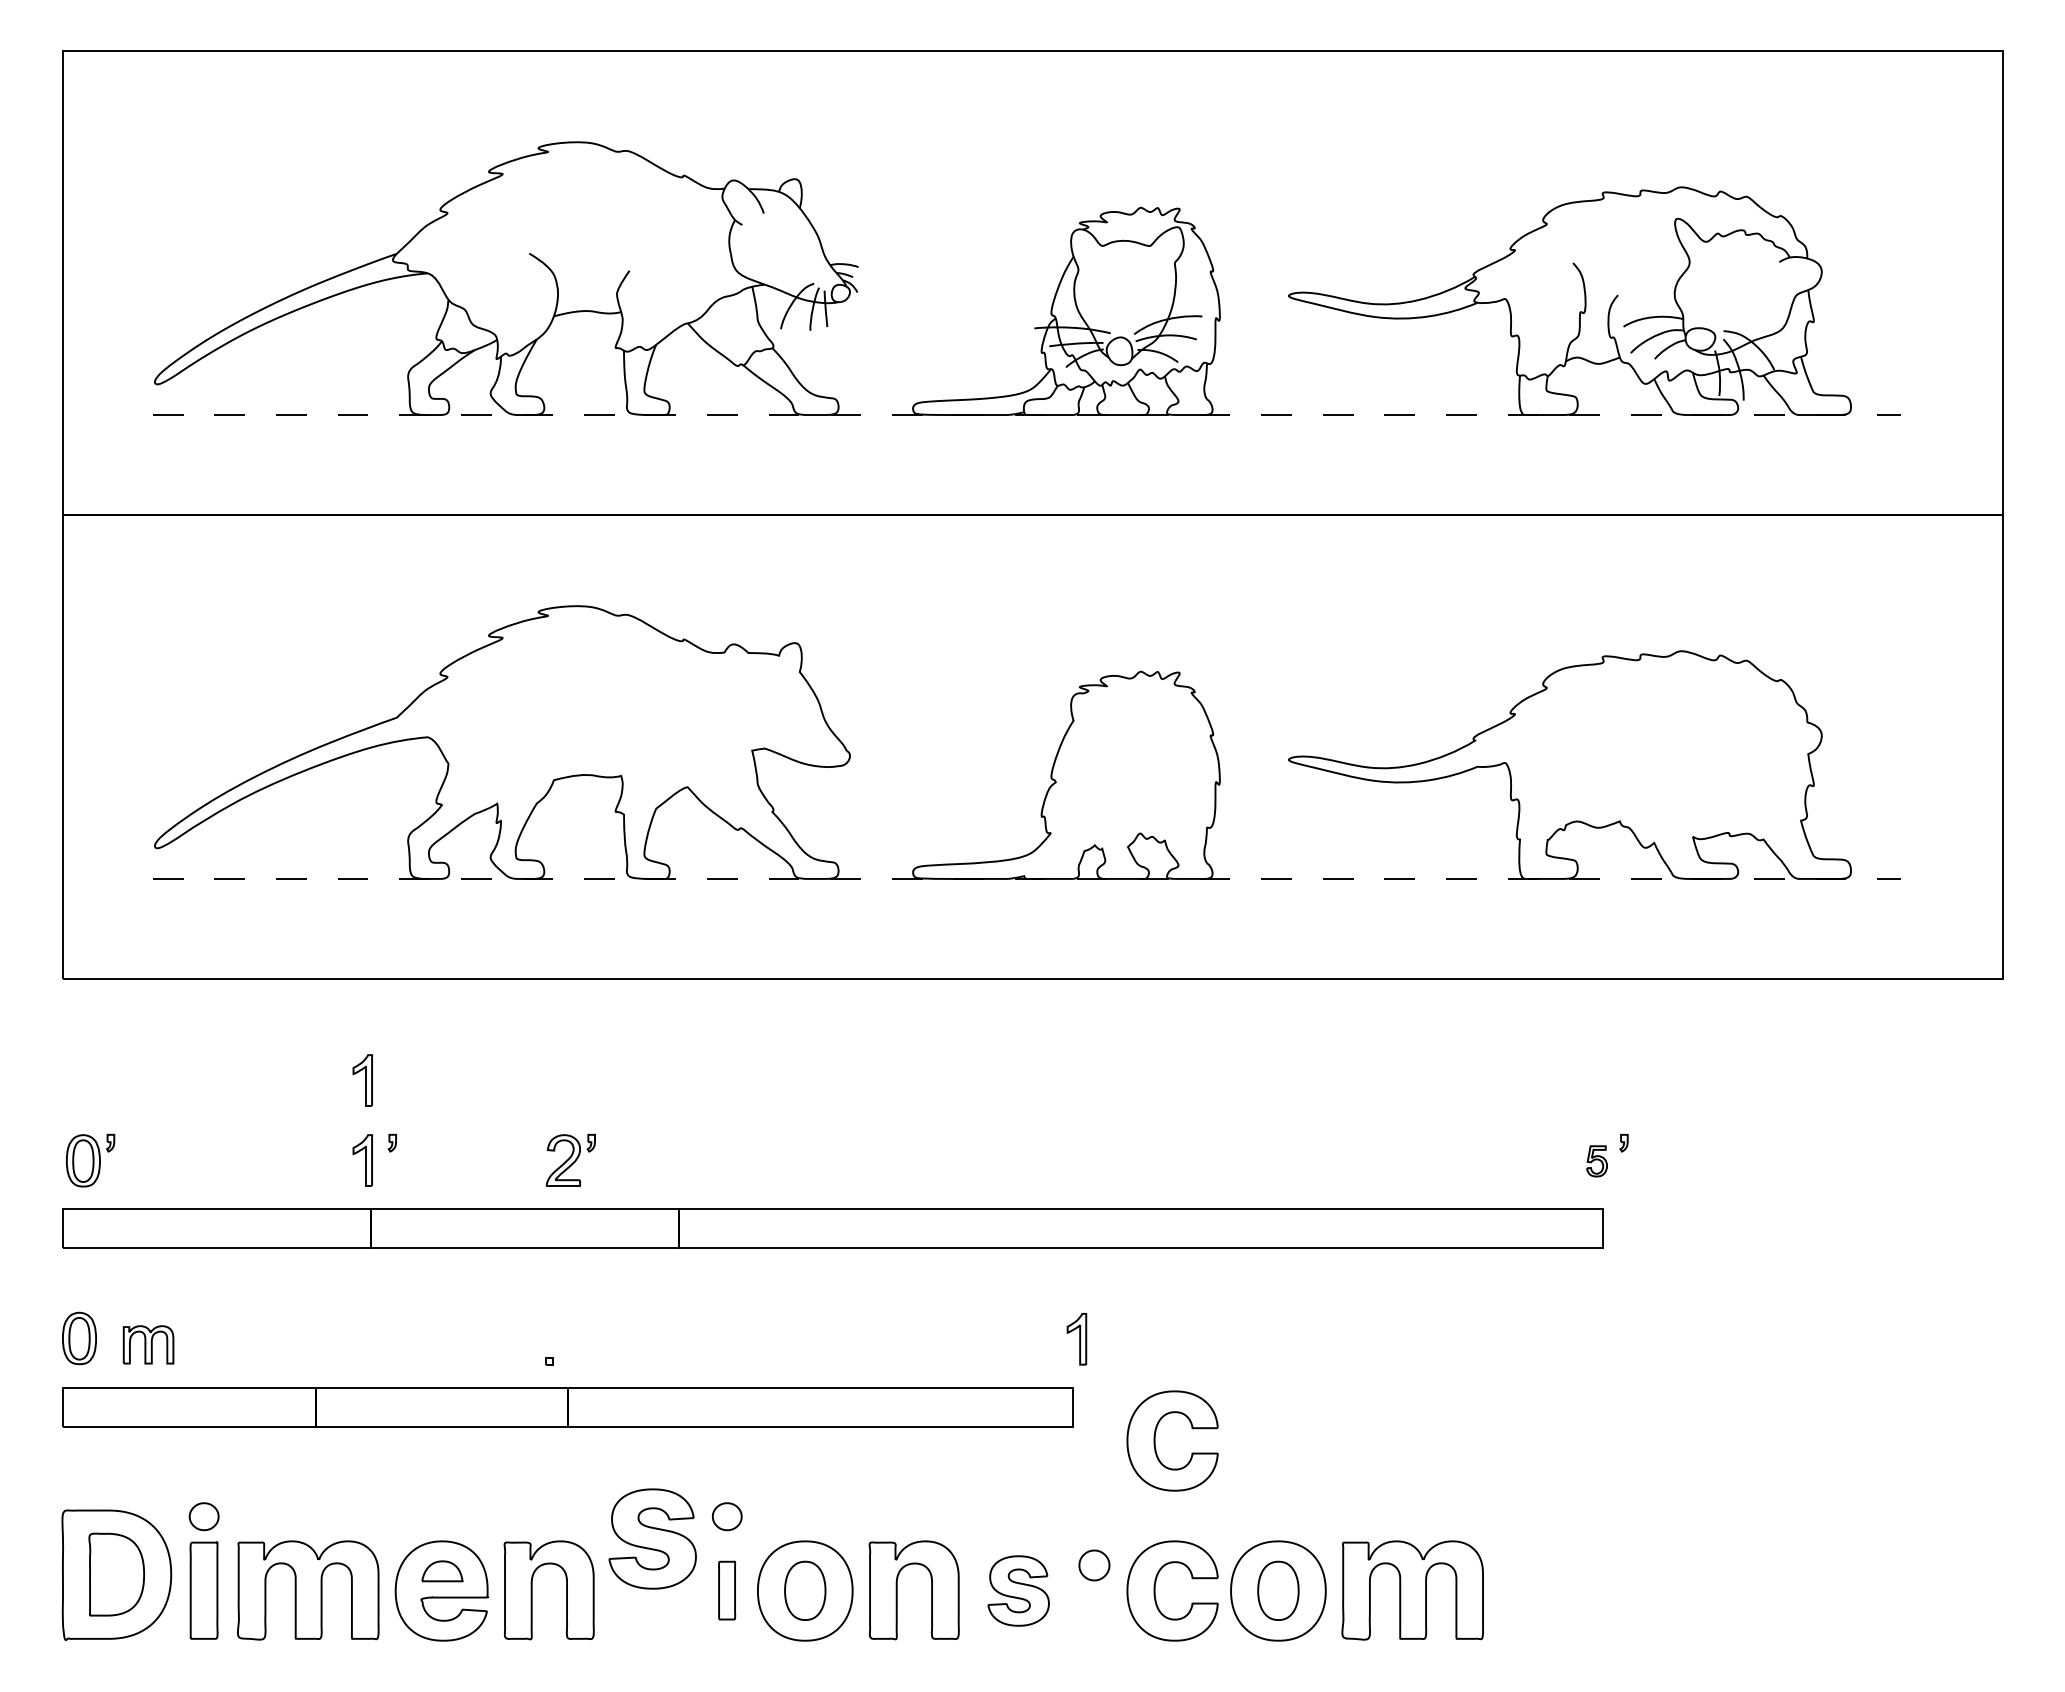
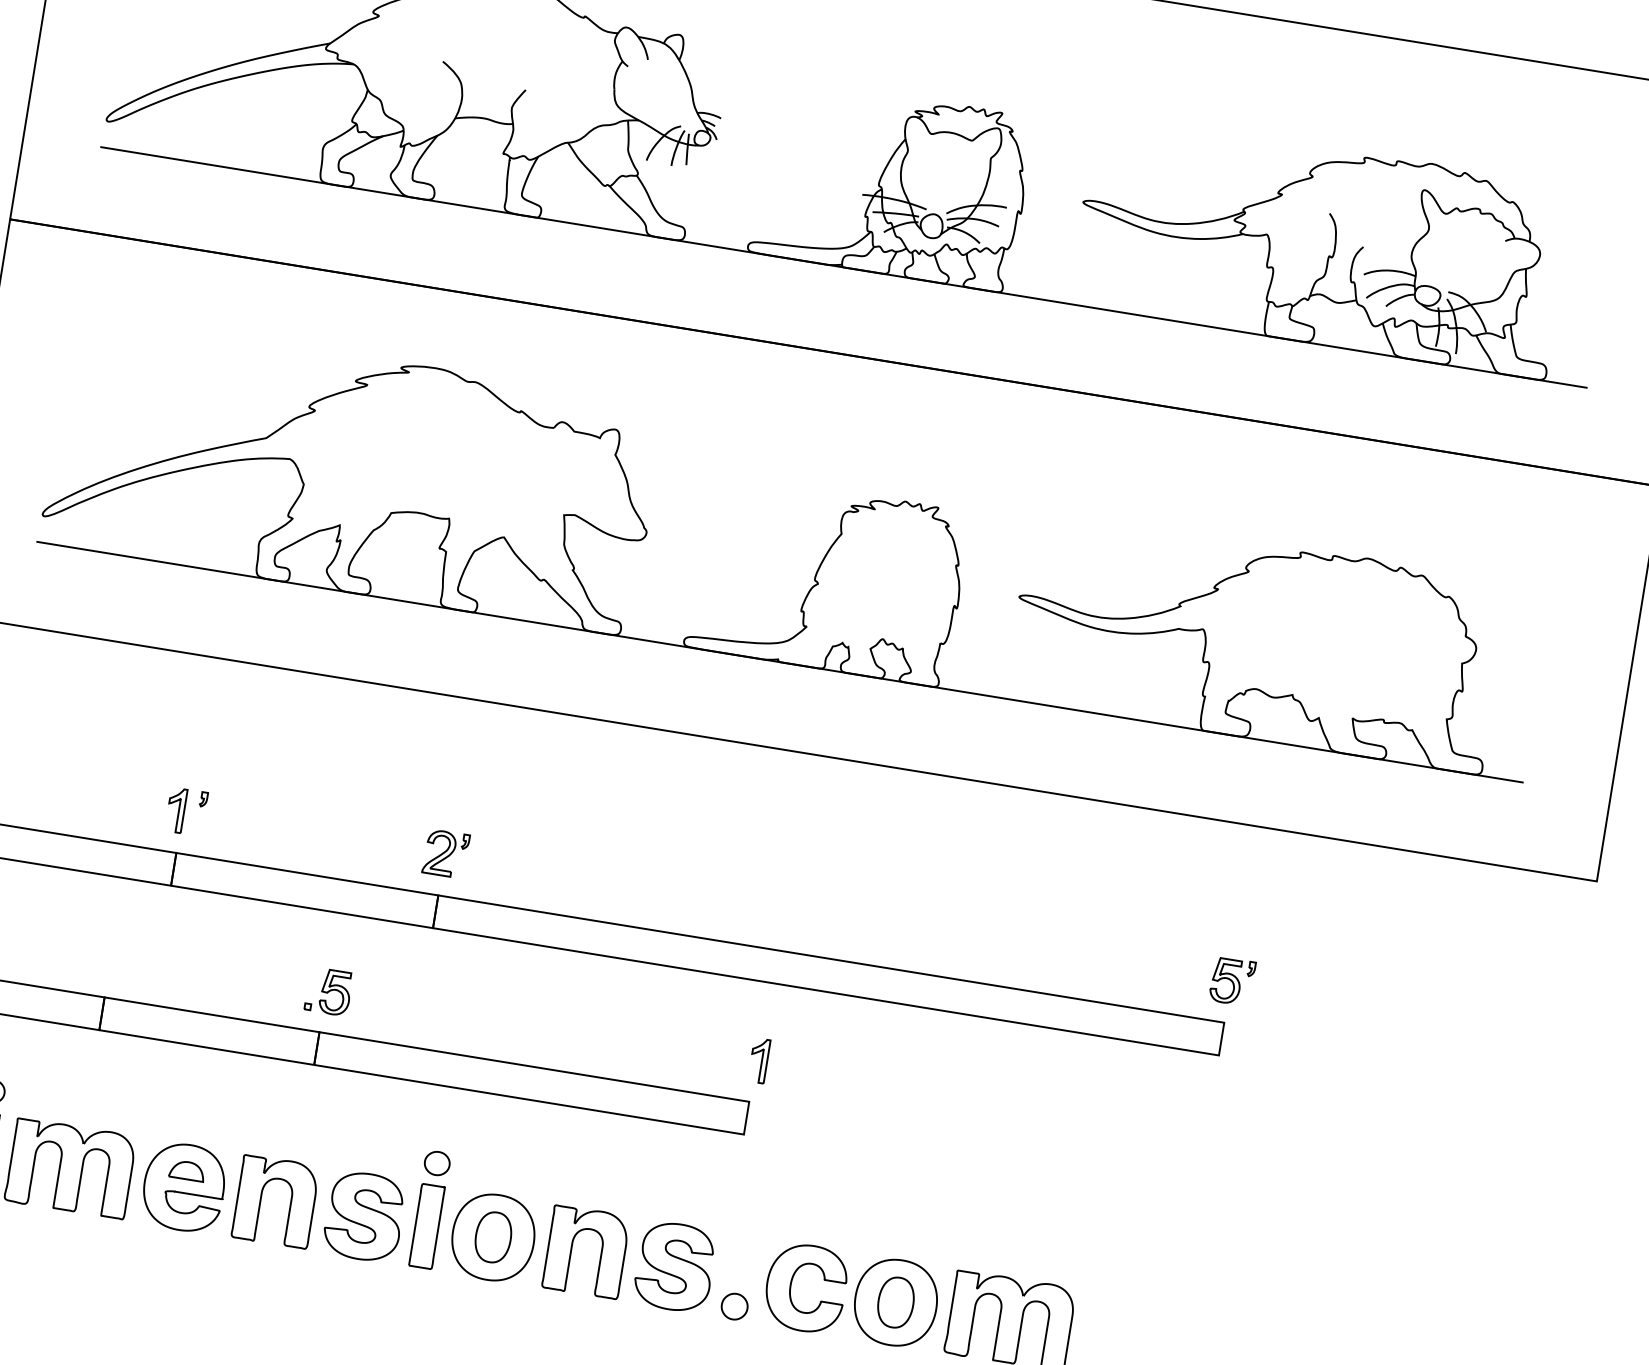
line: (1027, 415) -> (844, 267), dashed -> solid
line: (1027, 878) -> (780, 661), dashed -> solid
part: (362, 1080) -> (187, 742), removed
part: (570, 1159) -> (445, 853), moved
part: (1596, 1161) -> (1225, 981), size x1.67
part: (578, 1339) -> (335, 992), added
part: (1155, 1440) -> (812, 1157), removed
part: (652, 1538) -> (364, 1216), moved
part: (1094, 1565) -> (734, 1306), moved
part: (726, 1590) -> (426, 1226), size x1.67
part: (1018, 1590) -> (674, 1266), size x1.43

